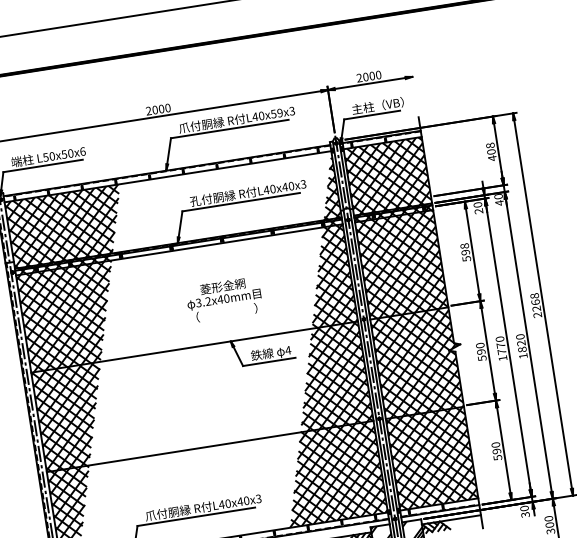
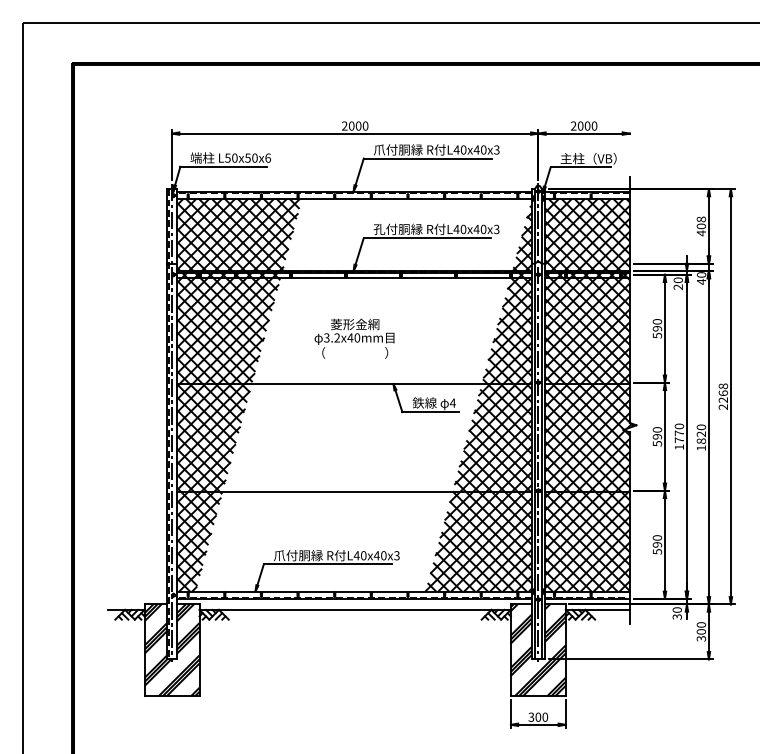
text: (276, 113) -> (479, 149), L40x59x3 -> L40x40x3
text: (464, 245) -> (657, 321), 598 -> 590
text: (224, 299) -> (354, 338), moved

